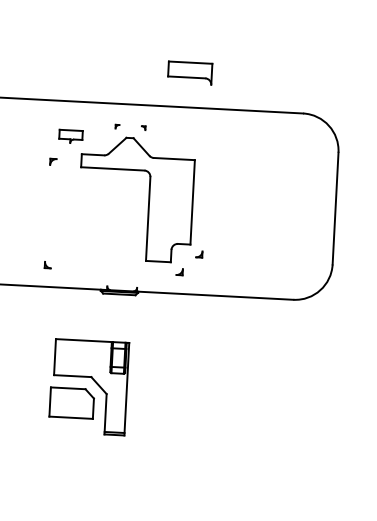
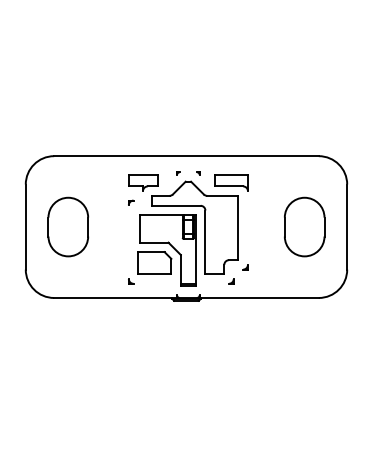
part: (190, 72) -> (231, 182), moved
part: (70, 136) -> (143, 182), size x1.67
part: (279, 204) -> (304, 226), added
part: (88, 387) -> (166, 250), moved

